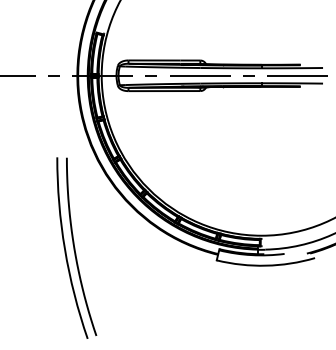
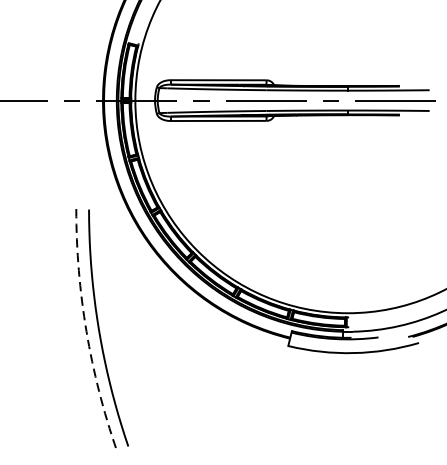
arc: (64, 249) -> (85, 331), solid -> dashed

